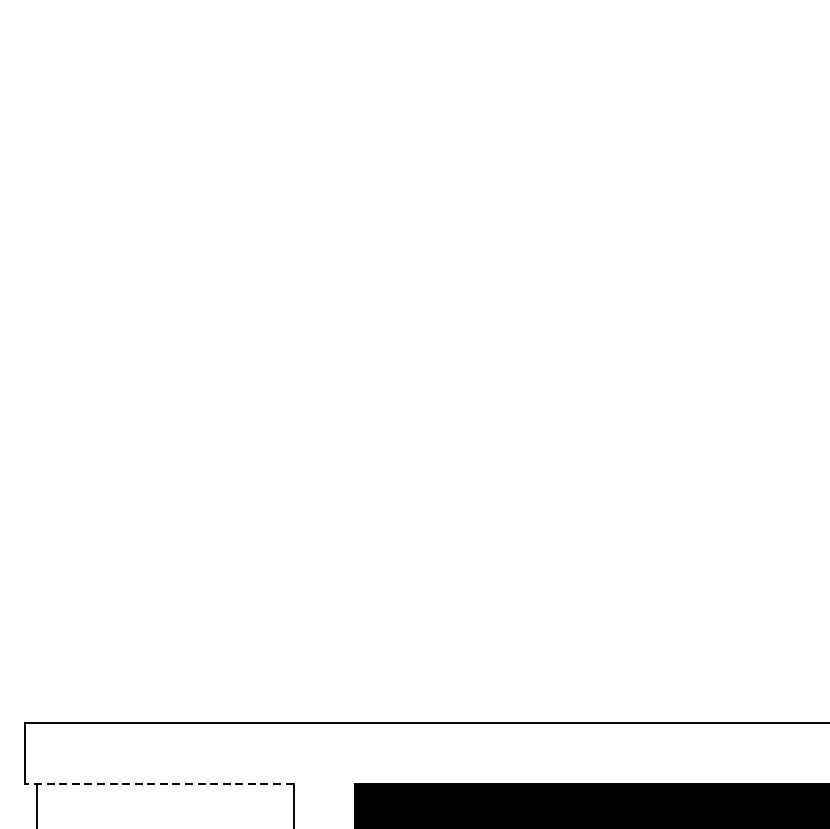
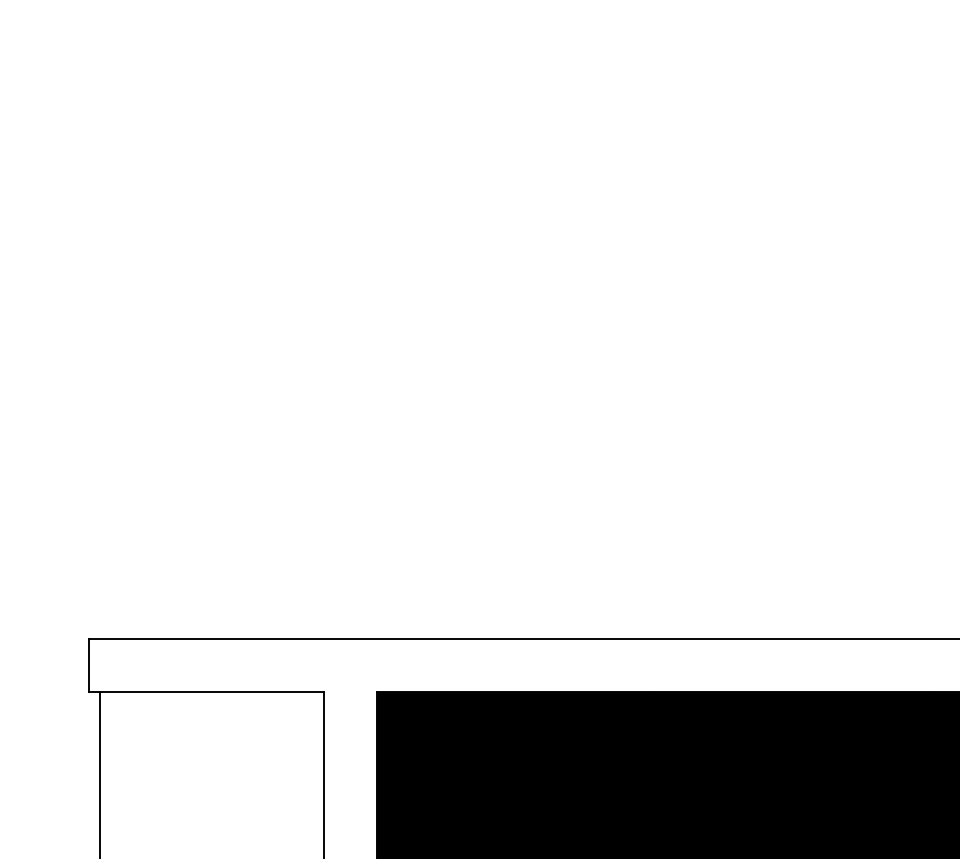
line: (159, 783) -> (206, 691), dashed -> solid

